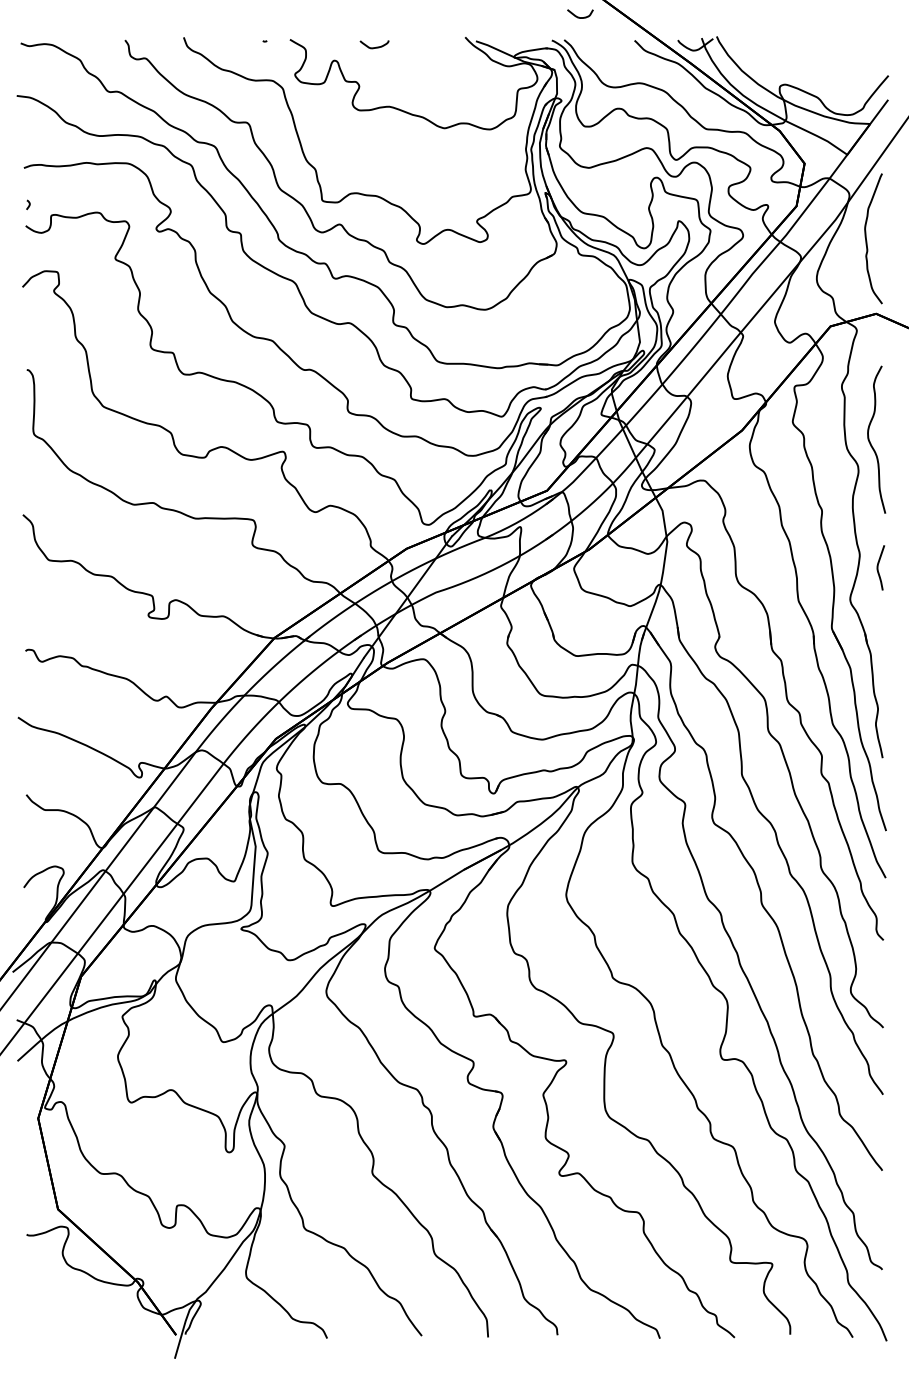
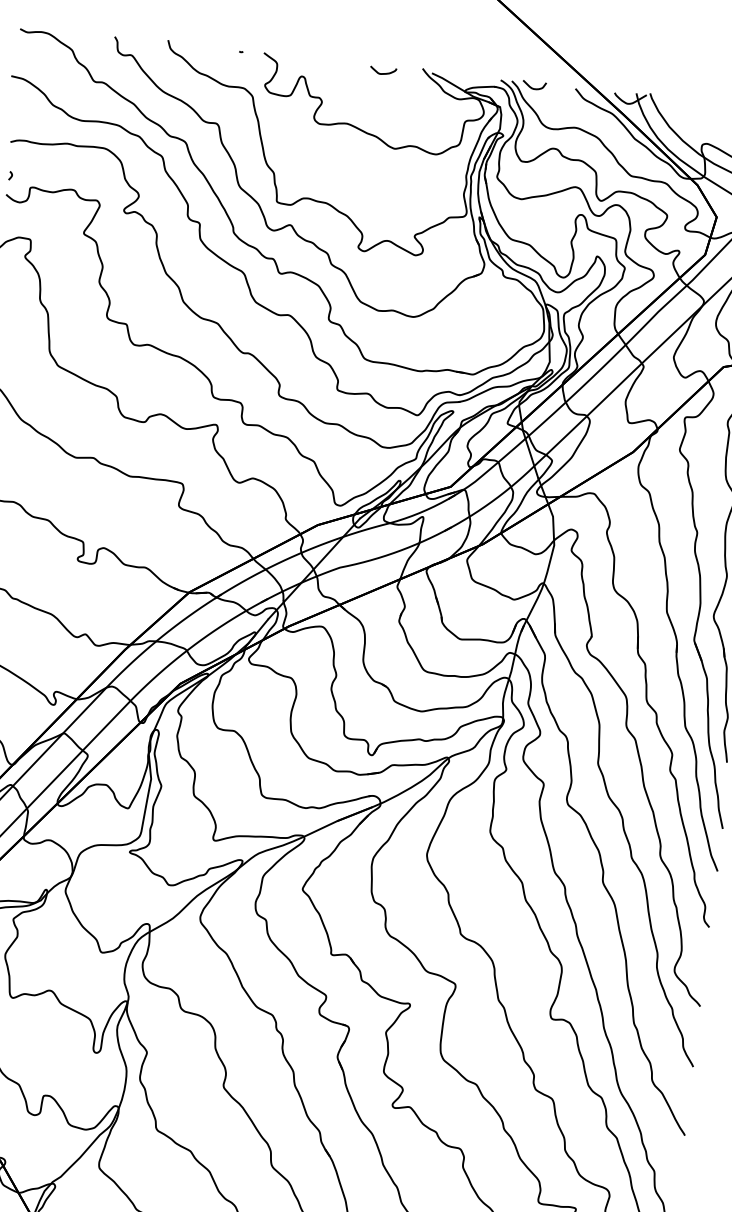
curve: (579, 16) -> (533, 87), moved
curve: (376, 46) -> (384, 72), moved

